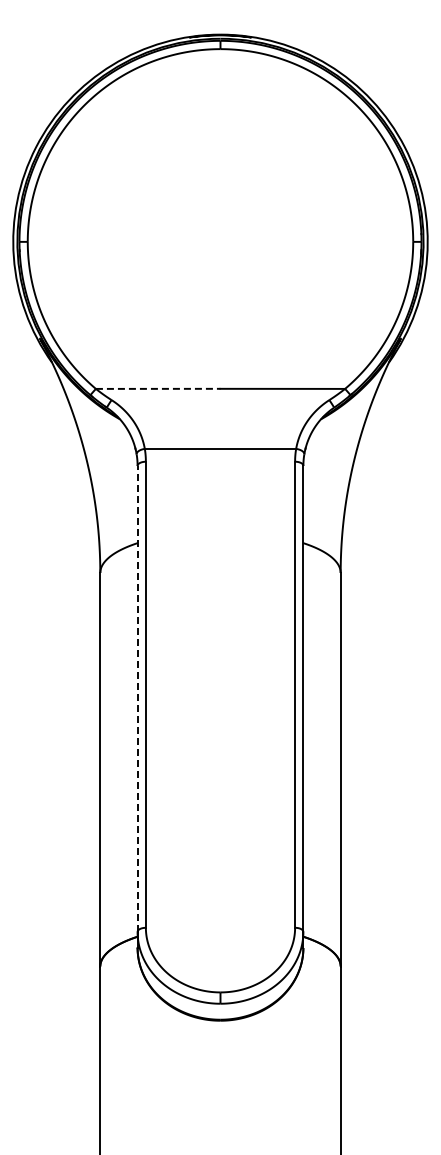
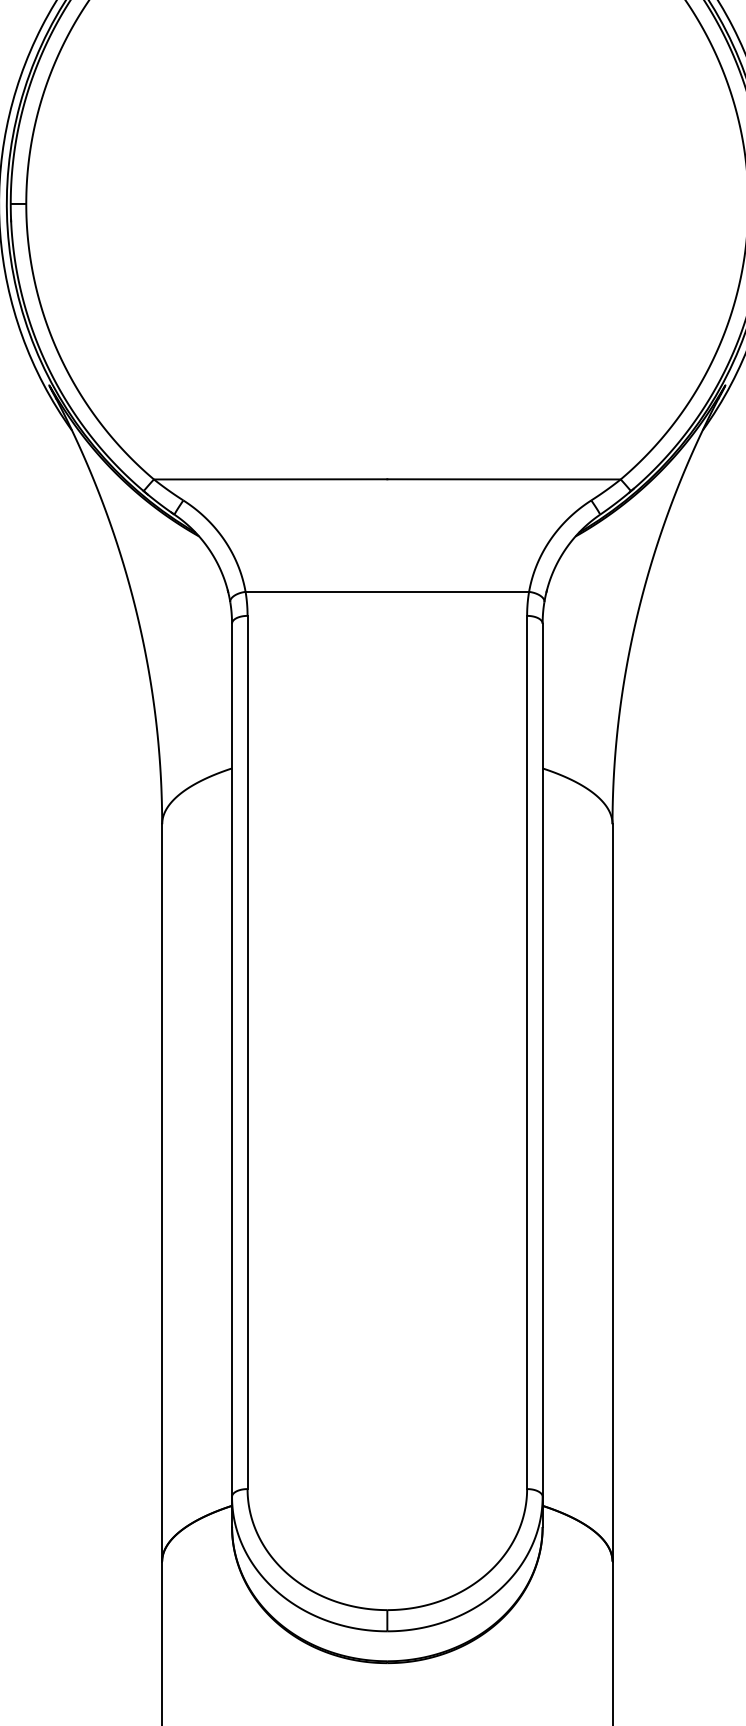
line: (158, 388) -> (271, 478), dashed -> solid
line: (137, 698) -> (231, 1059), dashed -> solid

